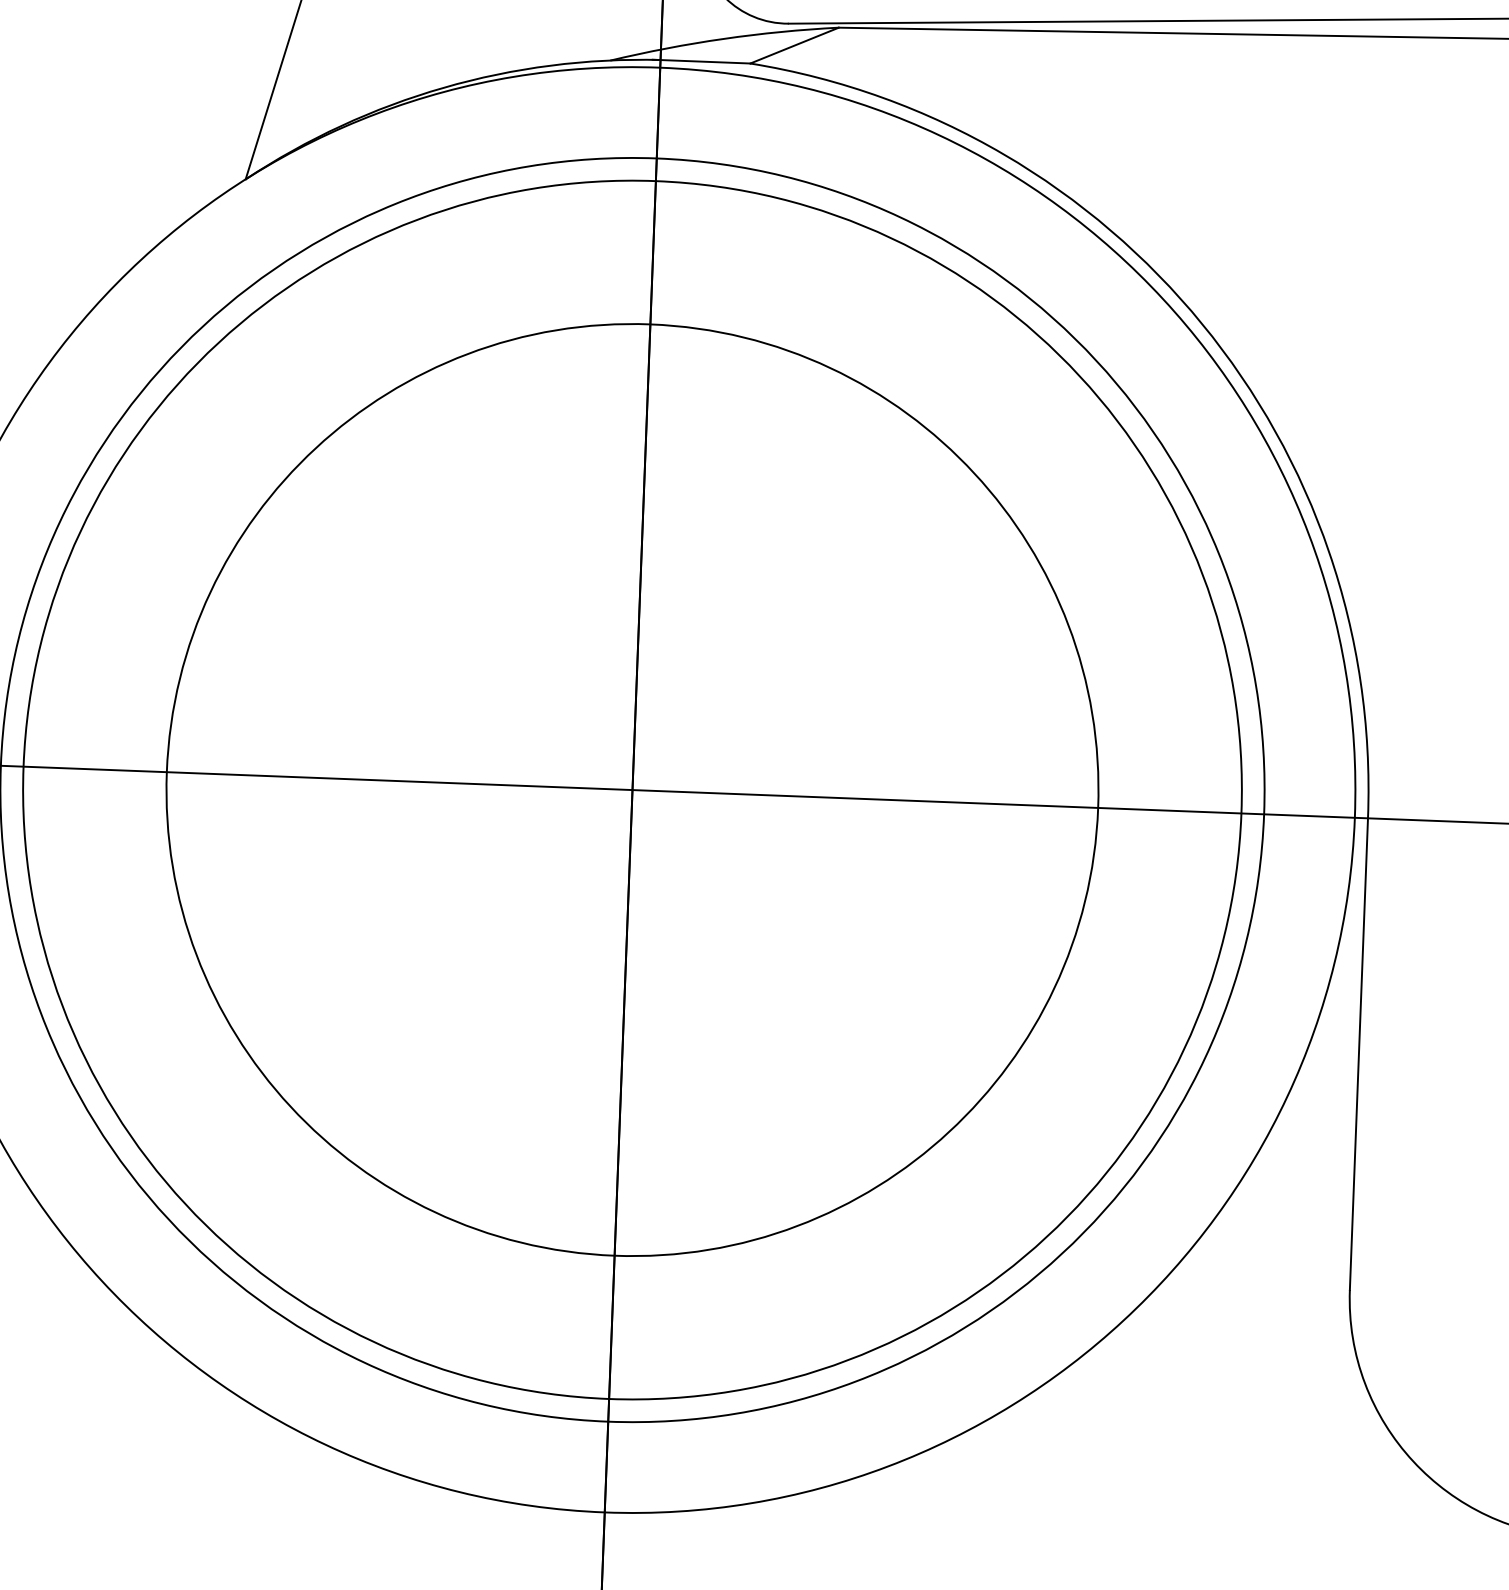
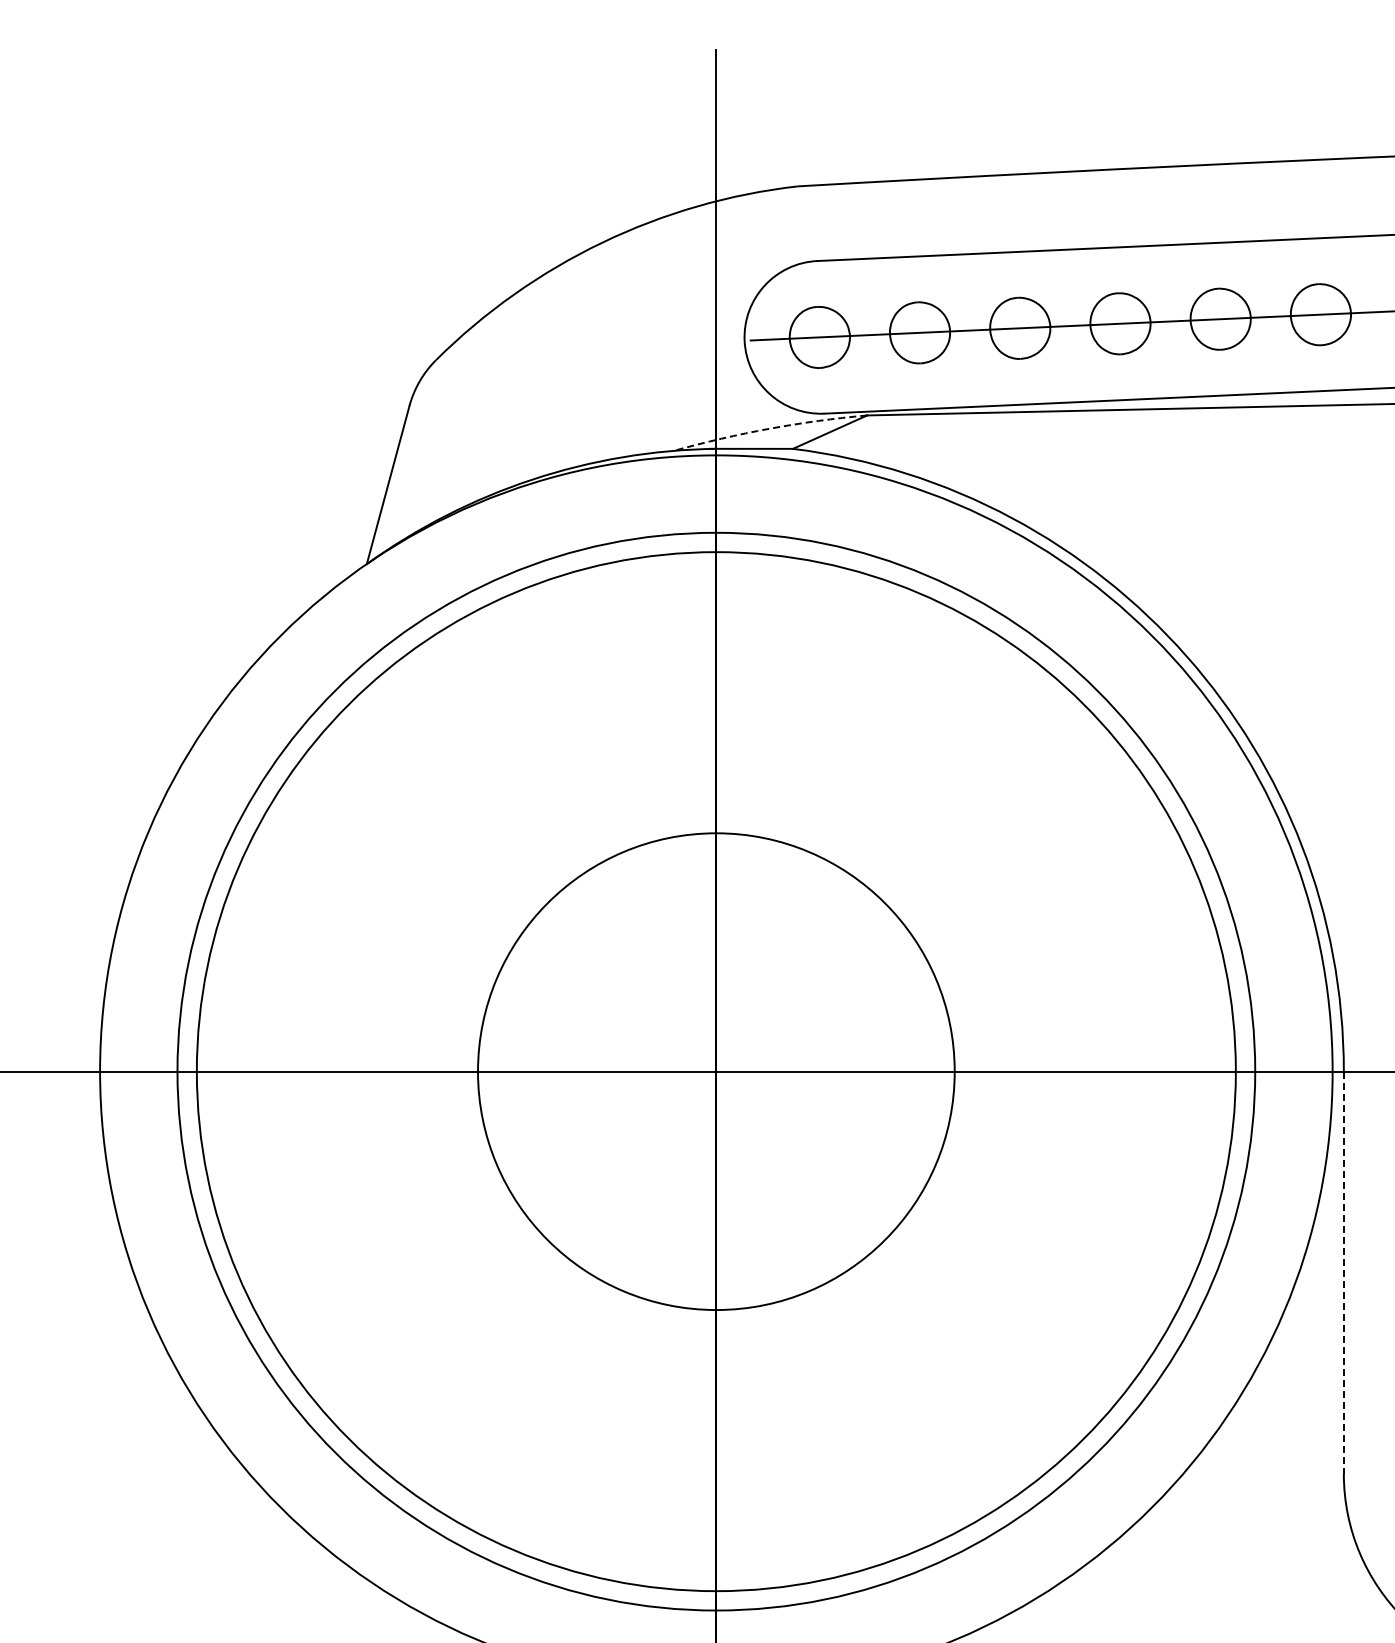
arc: (723, 38) -> (769, 428), solid -> dashed
circle: (632, 789) -> (716, 1071), size x0.6
line: (1358, 1054) -> (1343, 1273), solid -> dashed

